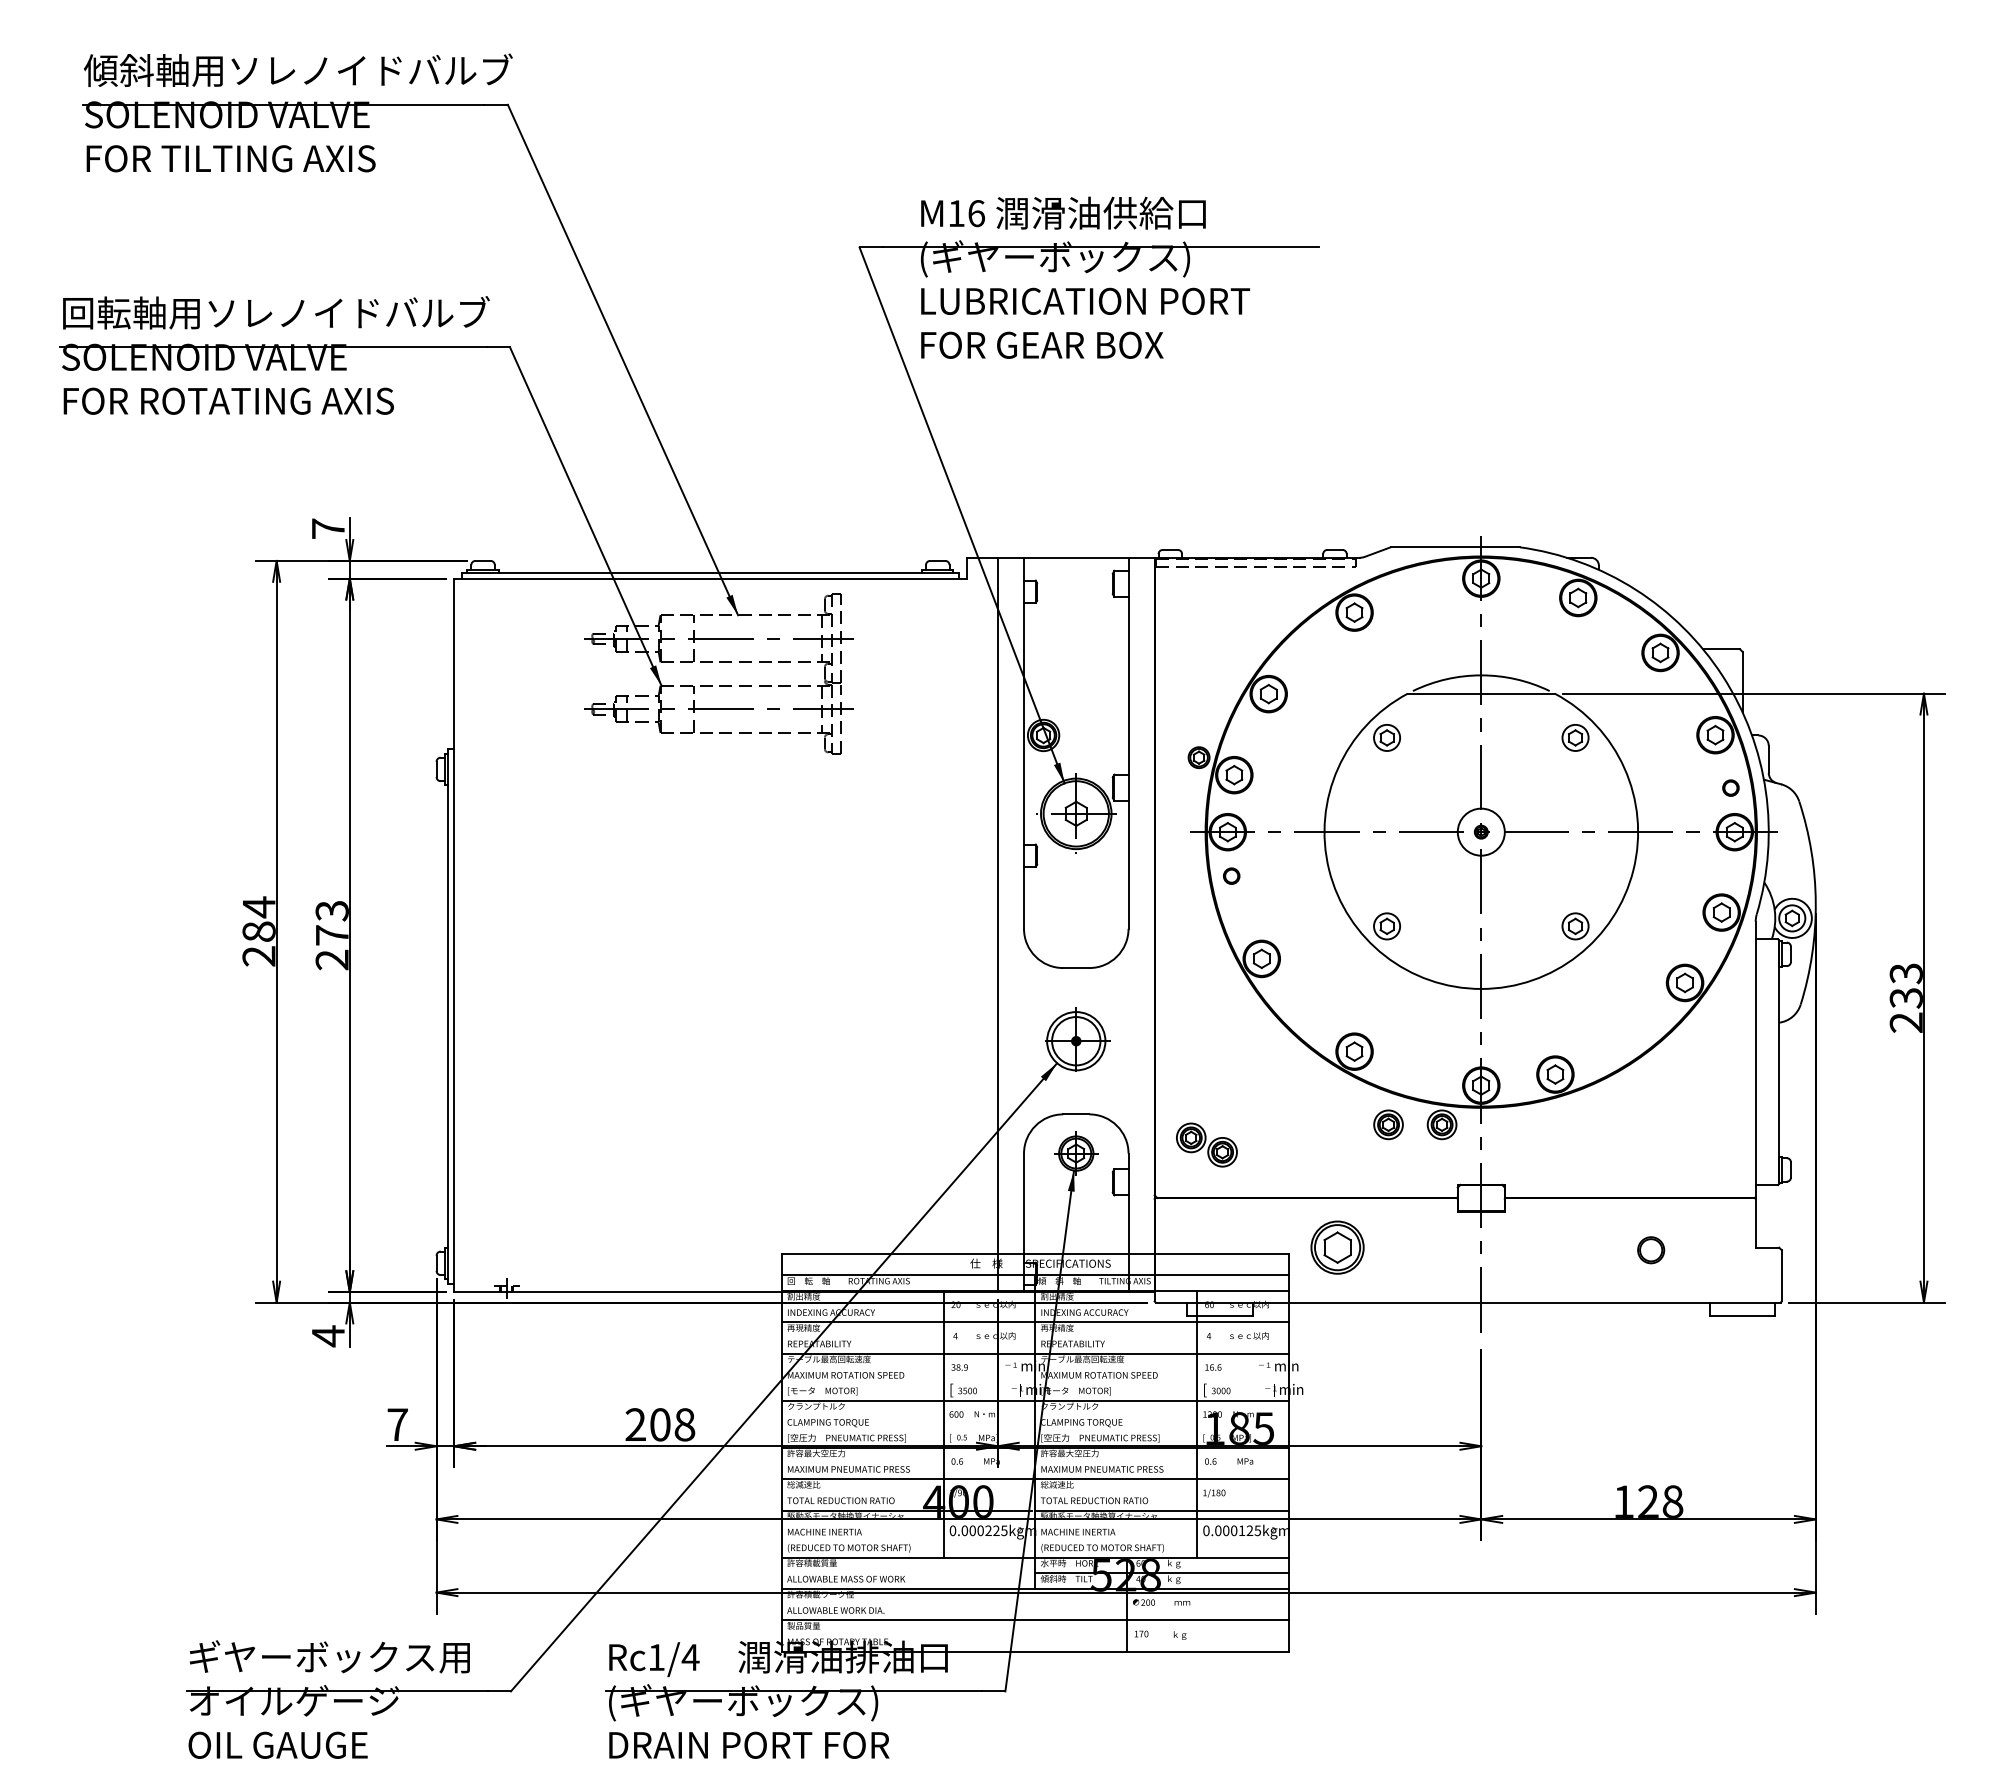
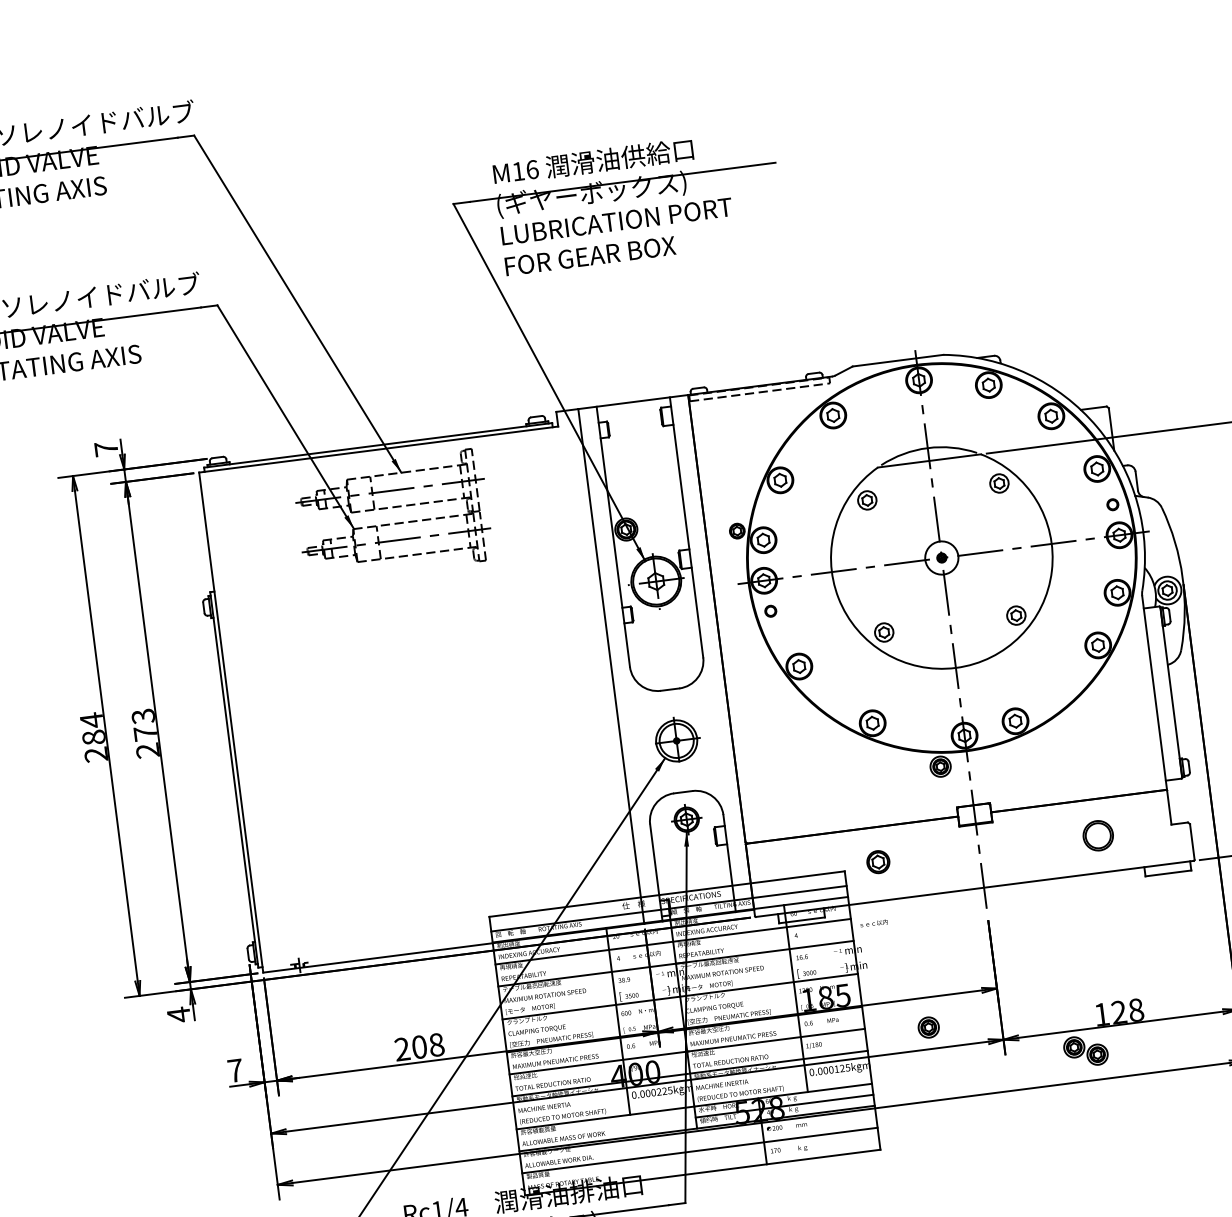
part: (1388, 1124) -> (928, 1027), moved
part: (1206, 1144) -> (1085, 1050), moved
part: (1337, 1247) -> (878, 862), size x0.6
part: (1651, 1250) -> (1098, 835), size x1.6
text: (1249, 1335) -> (874, 923), moved

